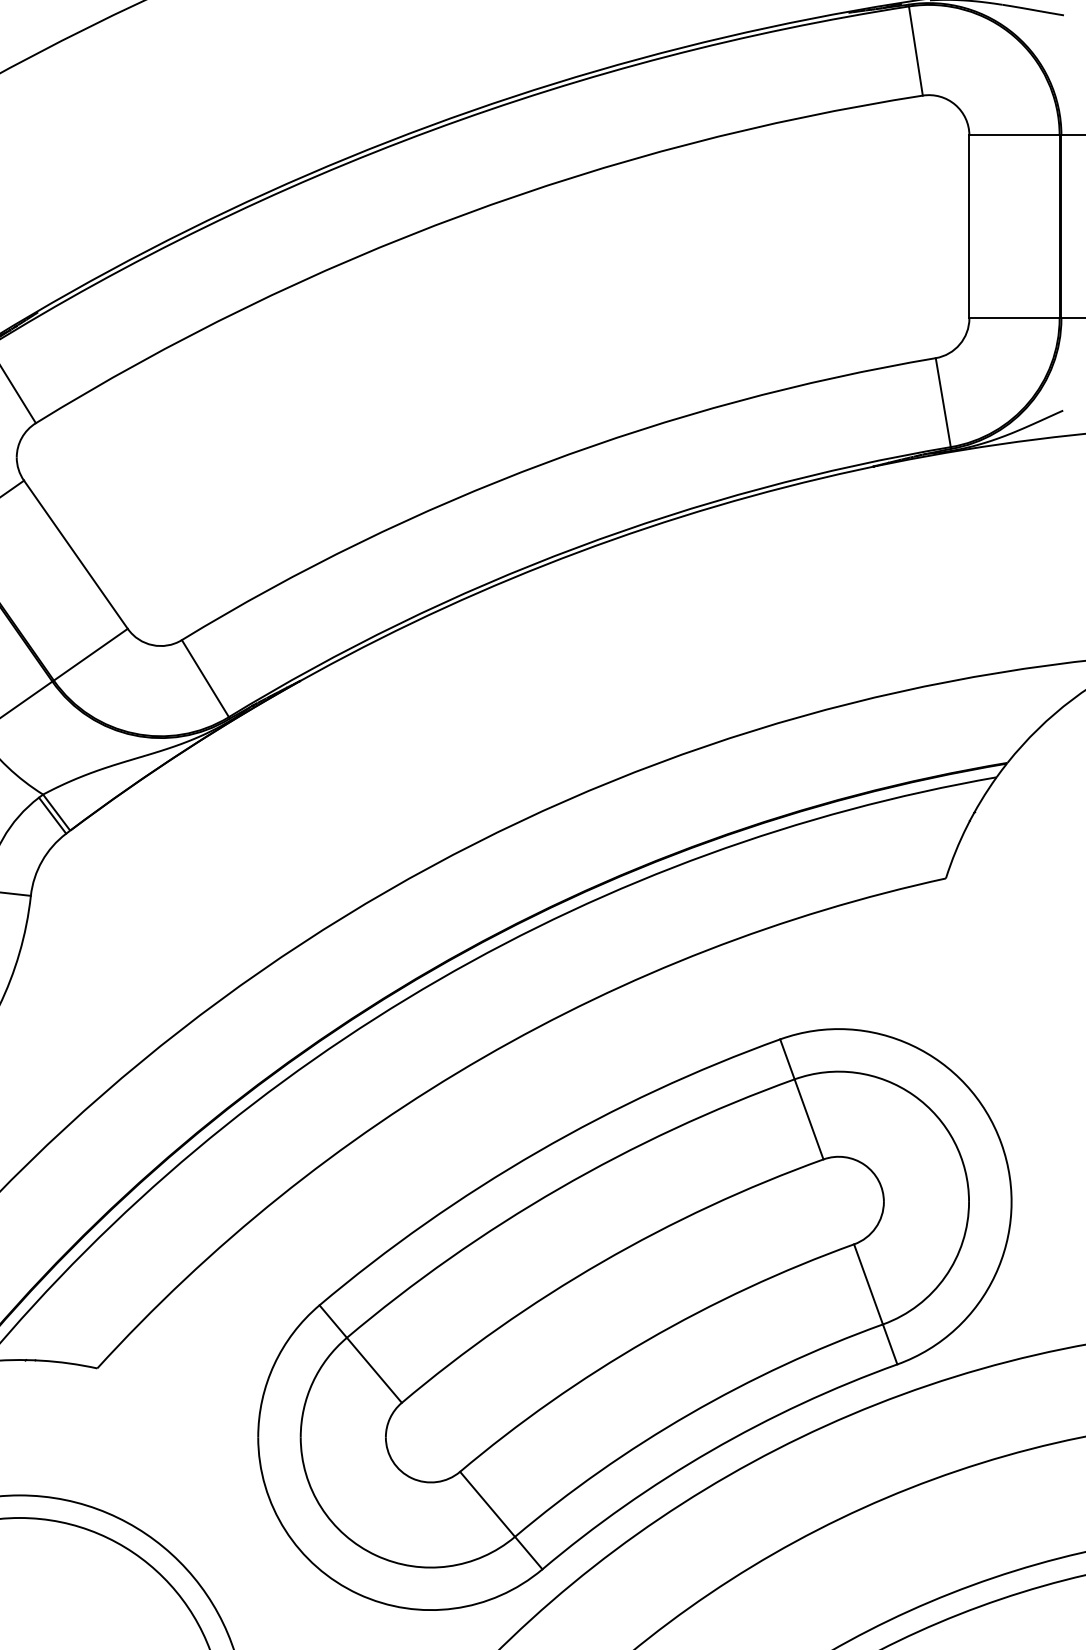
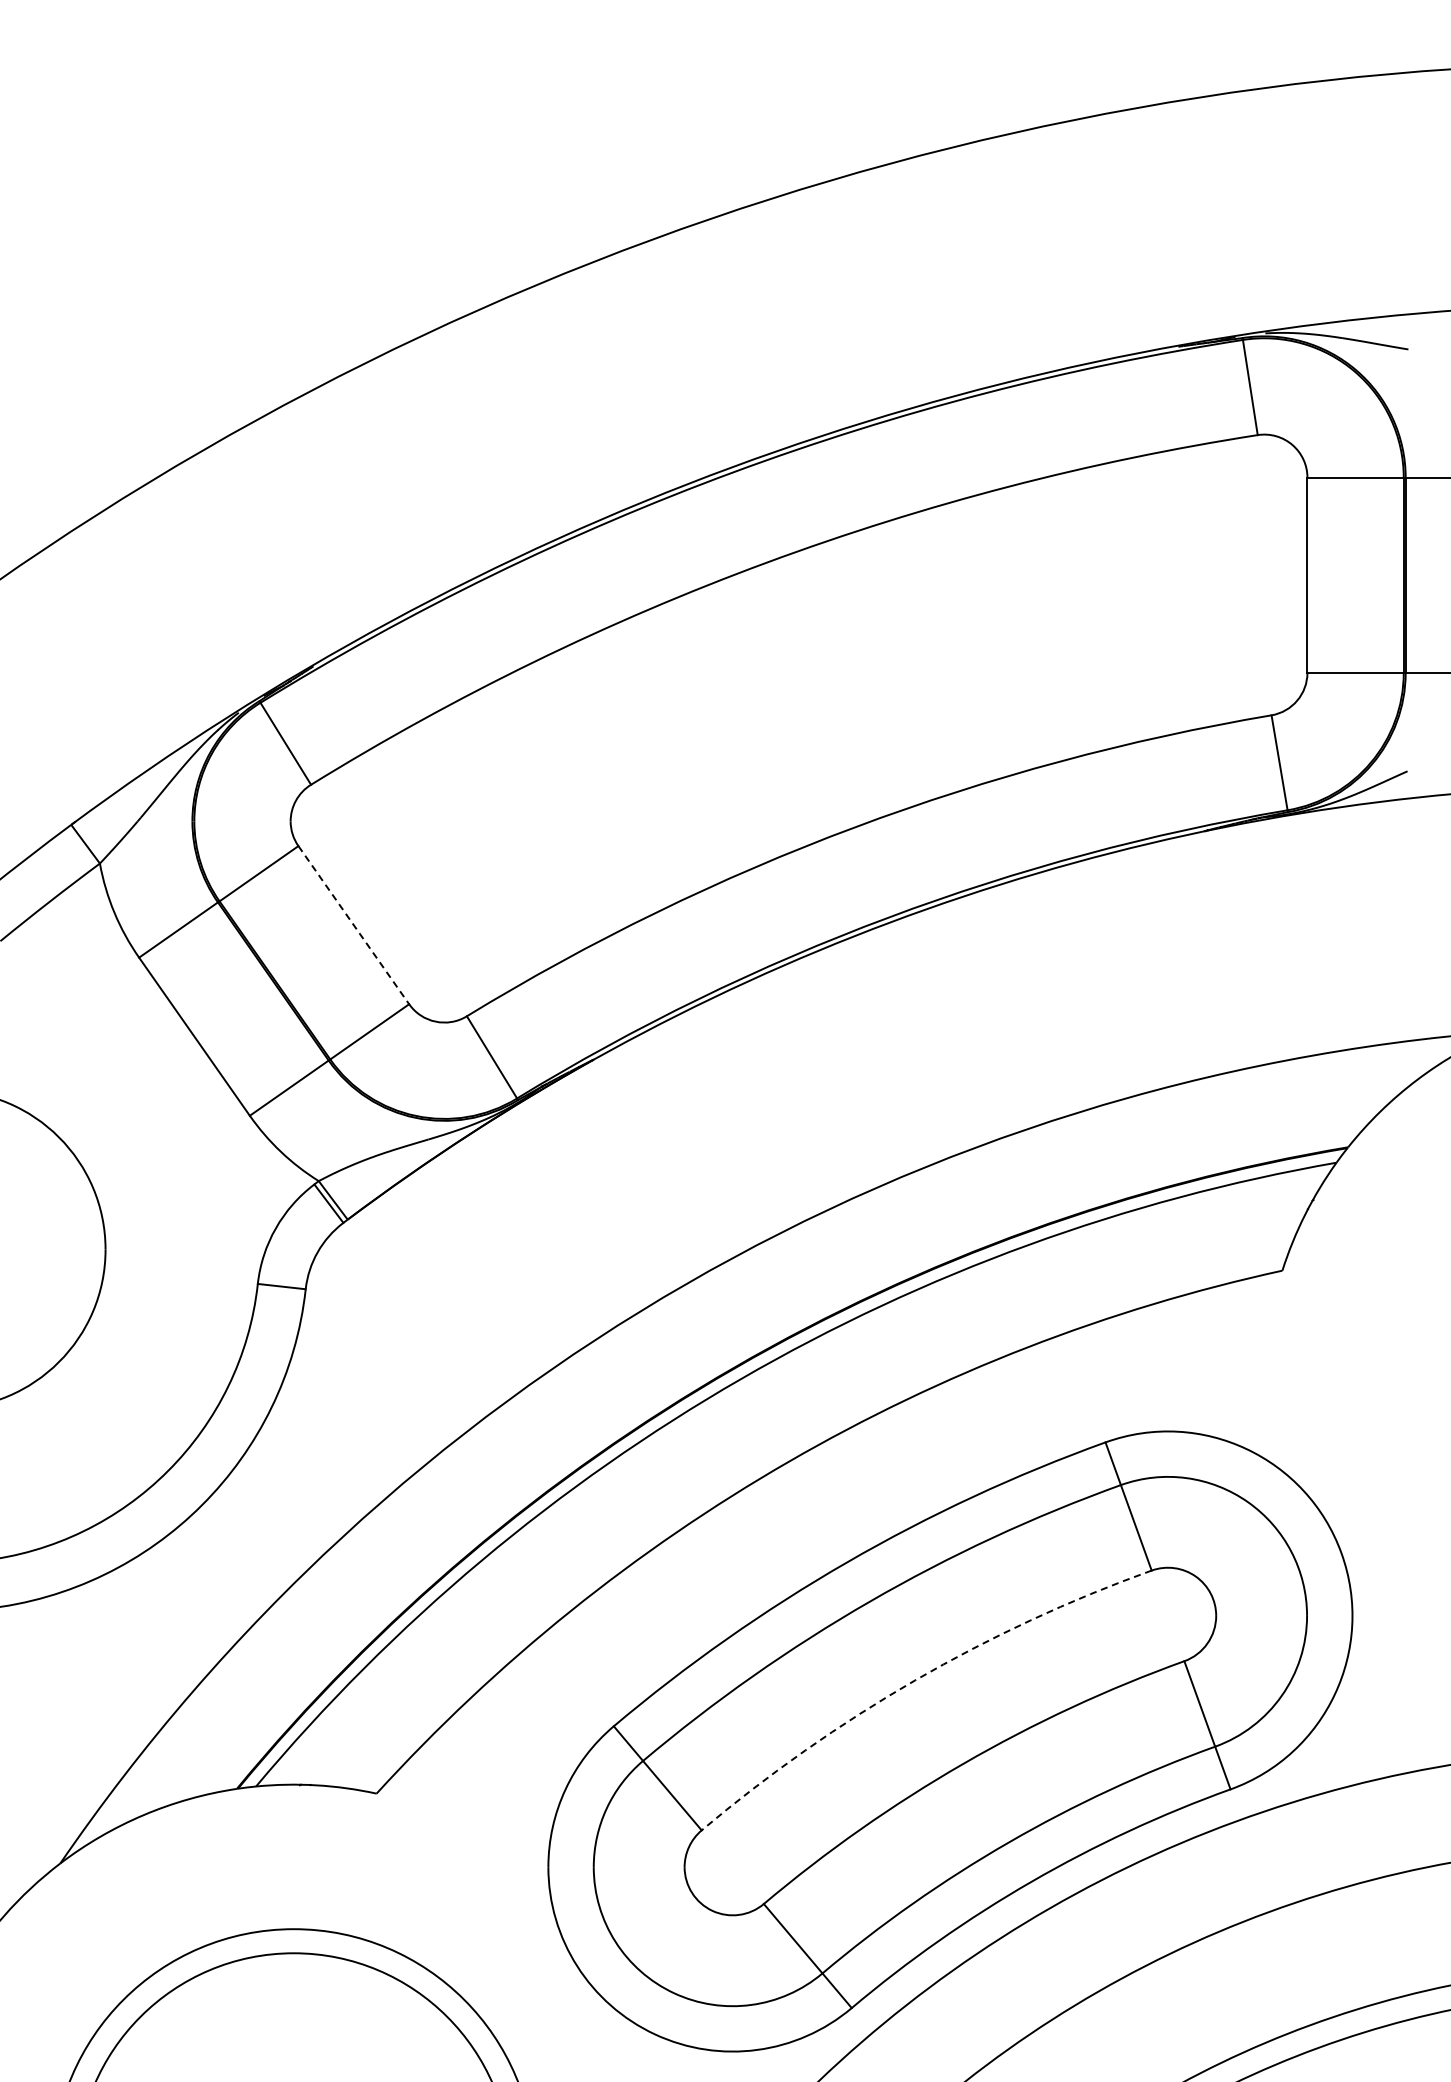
line: (75, 555) -> (353, 925), solid -> dashed
arc: (602, 1262) -> (915, 1680), solid -> dashed

